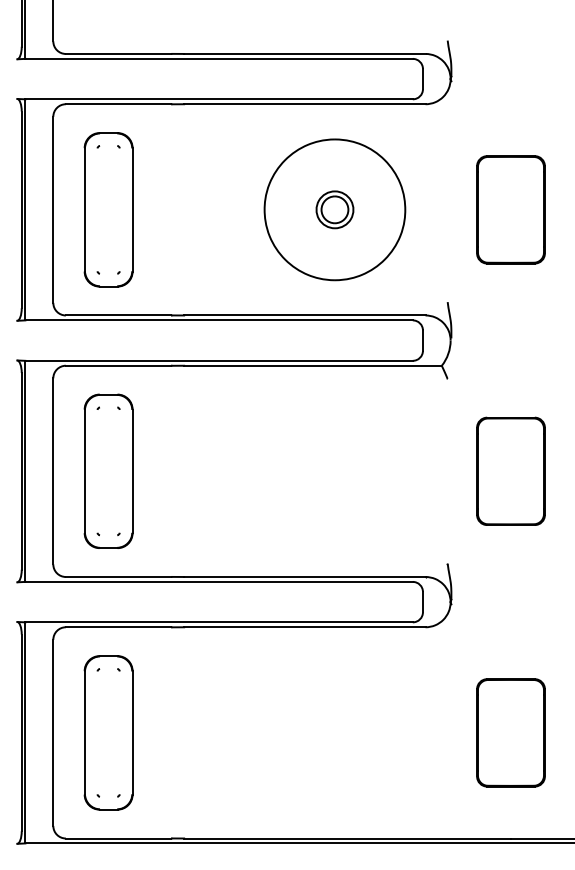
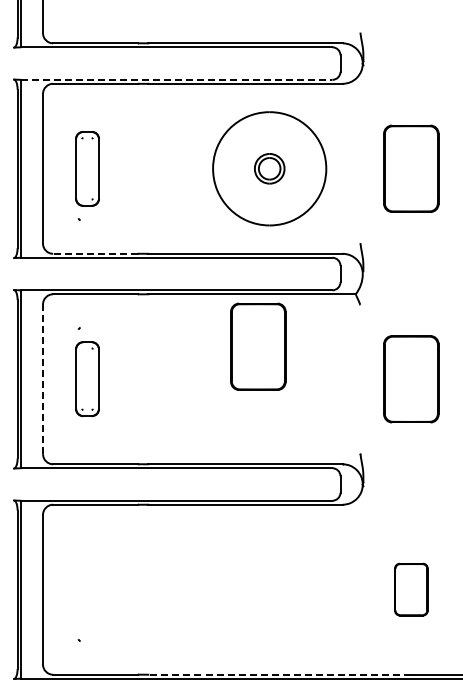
line: (219, 98) -> (176, 79), solid -> dashed
part: (108, 209) -> (87, 168), size x0.6
line: (118, 315) -> (95, 253), solid -> dashed
part: (321, 430) -> (258, 346), added
part: (108, 470) -> (87, 378), size x0.6
line: (53, 471) -> (43, 379), solid -> dashed
part: (108, 732) -> (87, 589), removed
part: (511, 732) -> (411, 589), size x0.6
line: (347, 838) -> (279, 674), solid -> dashed

